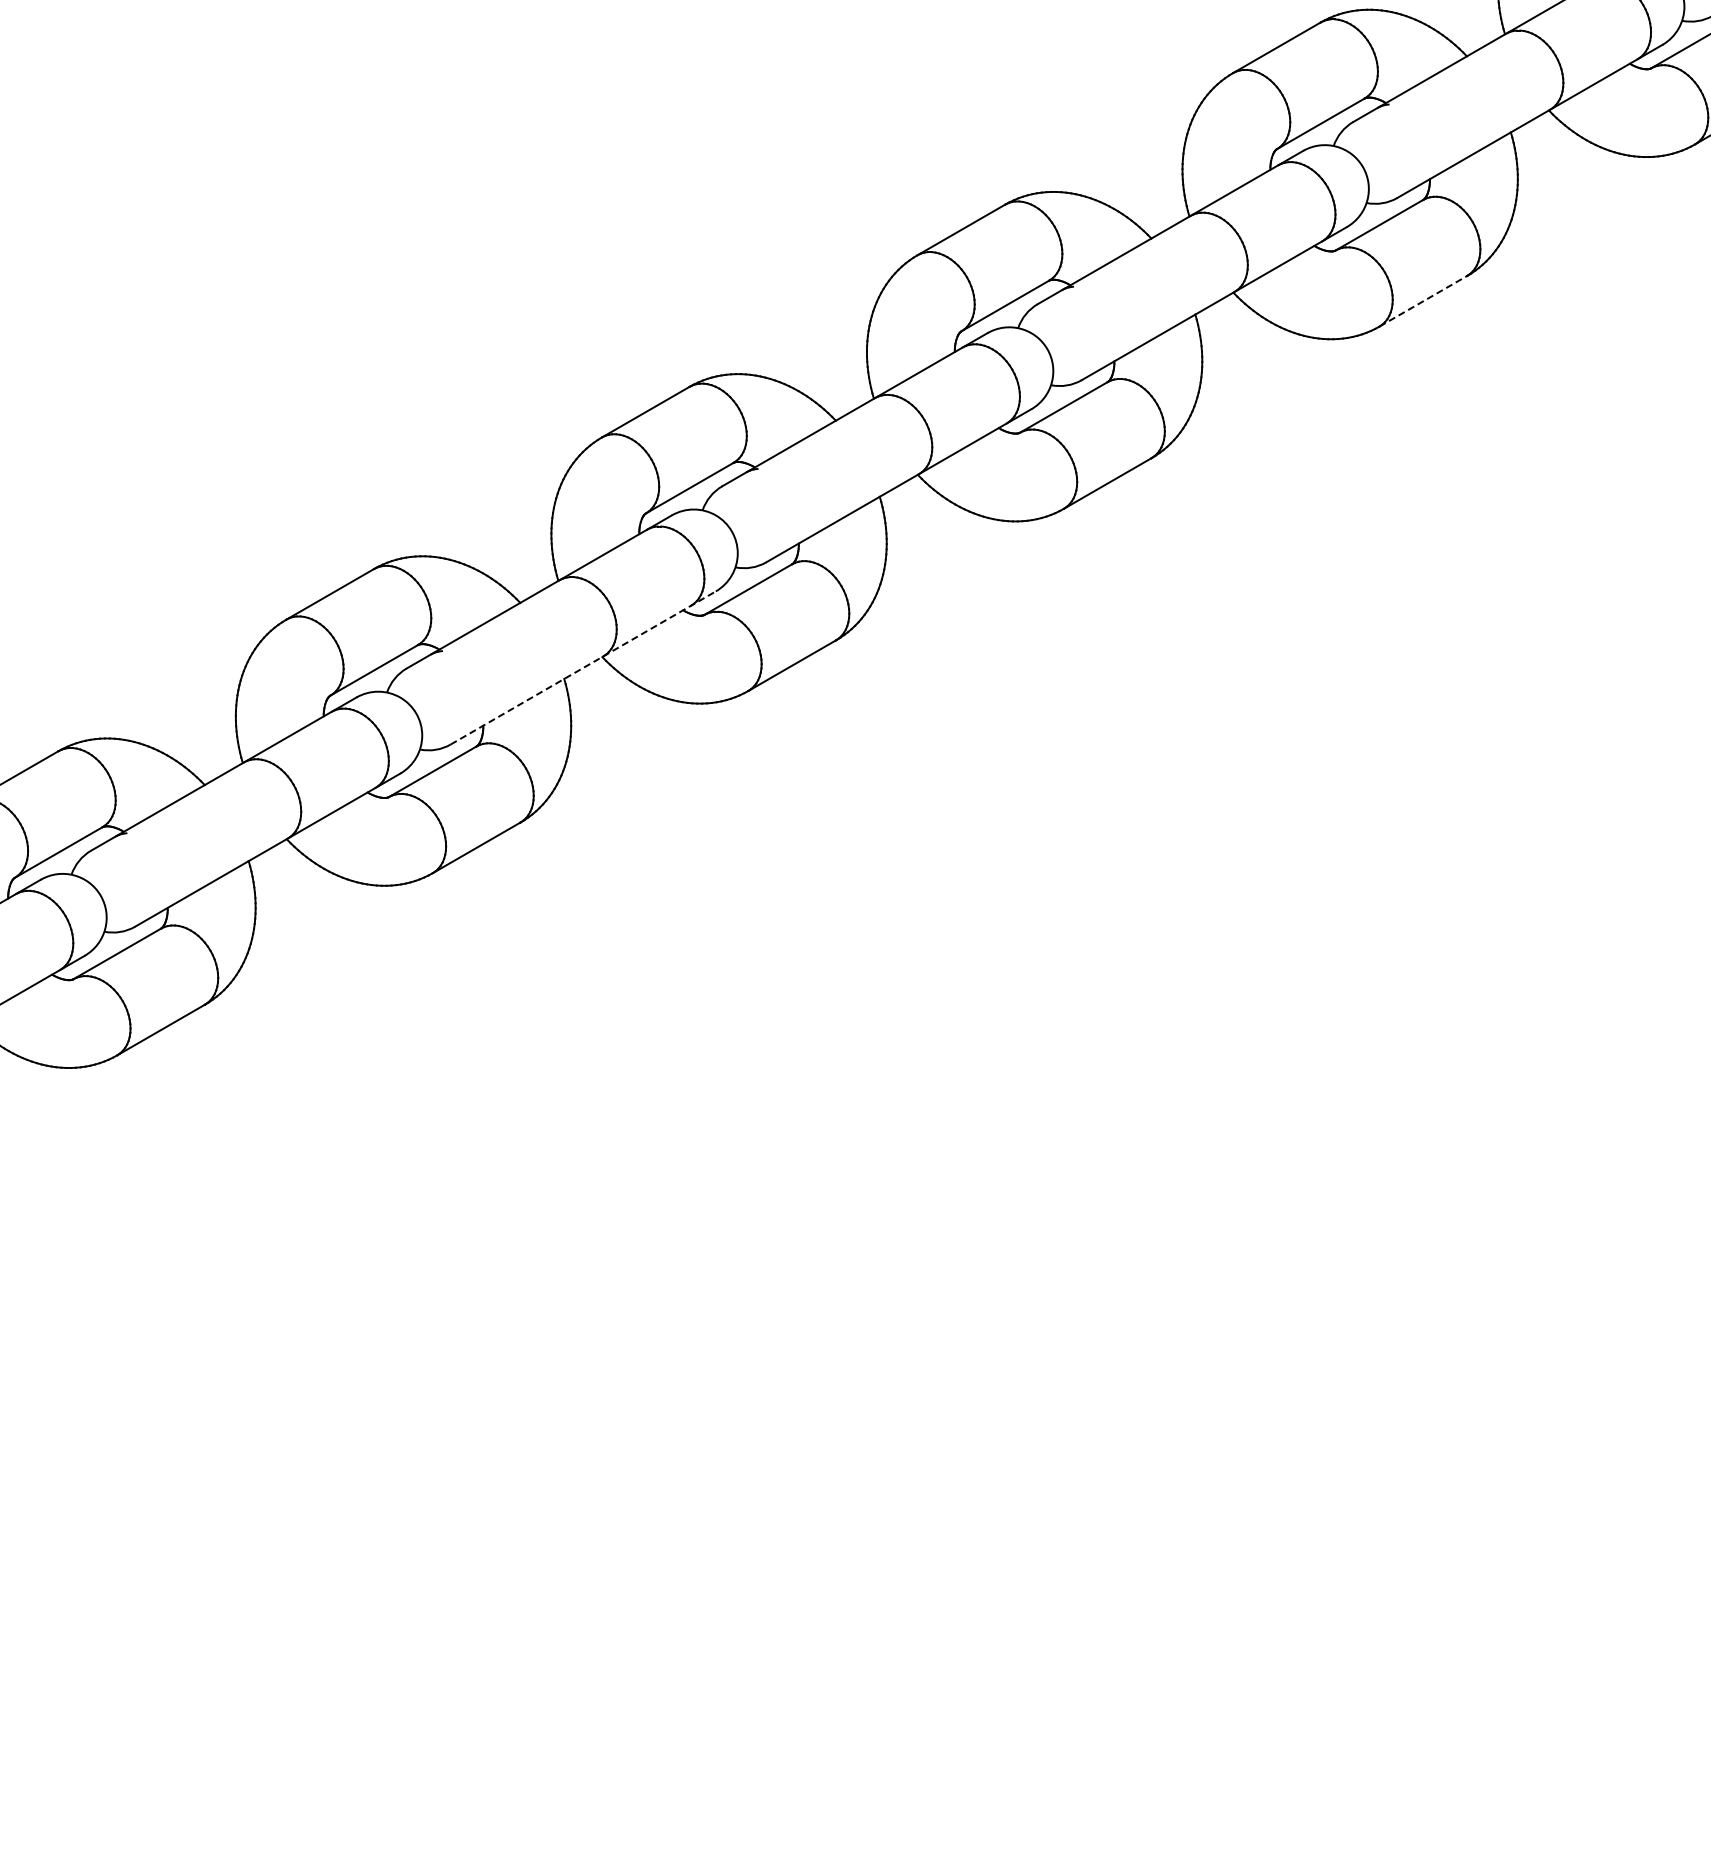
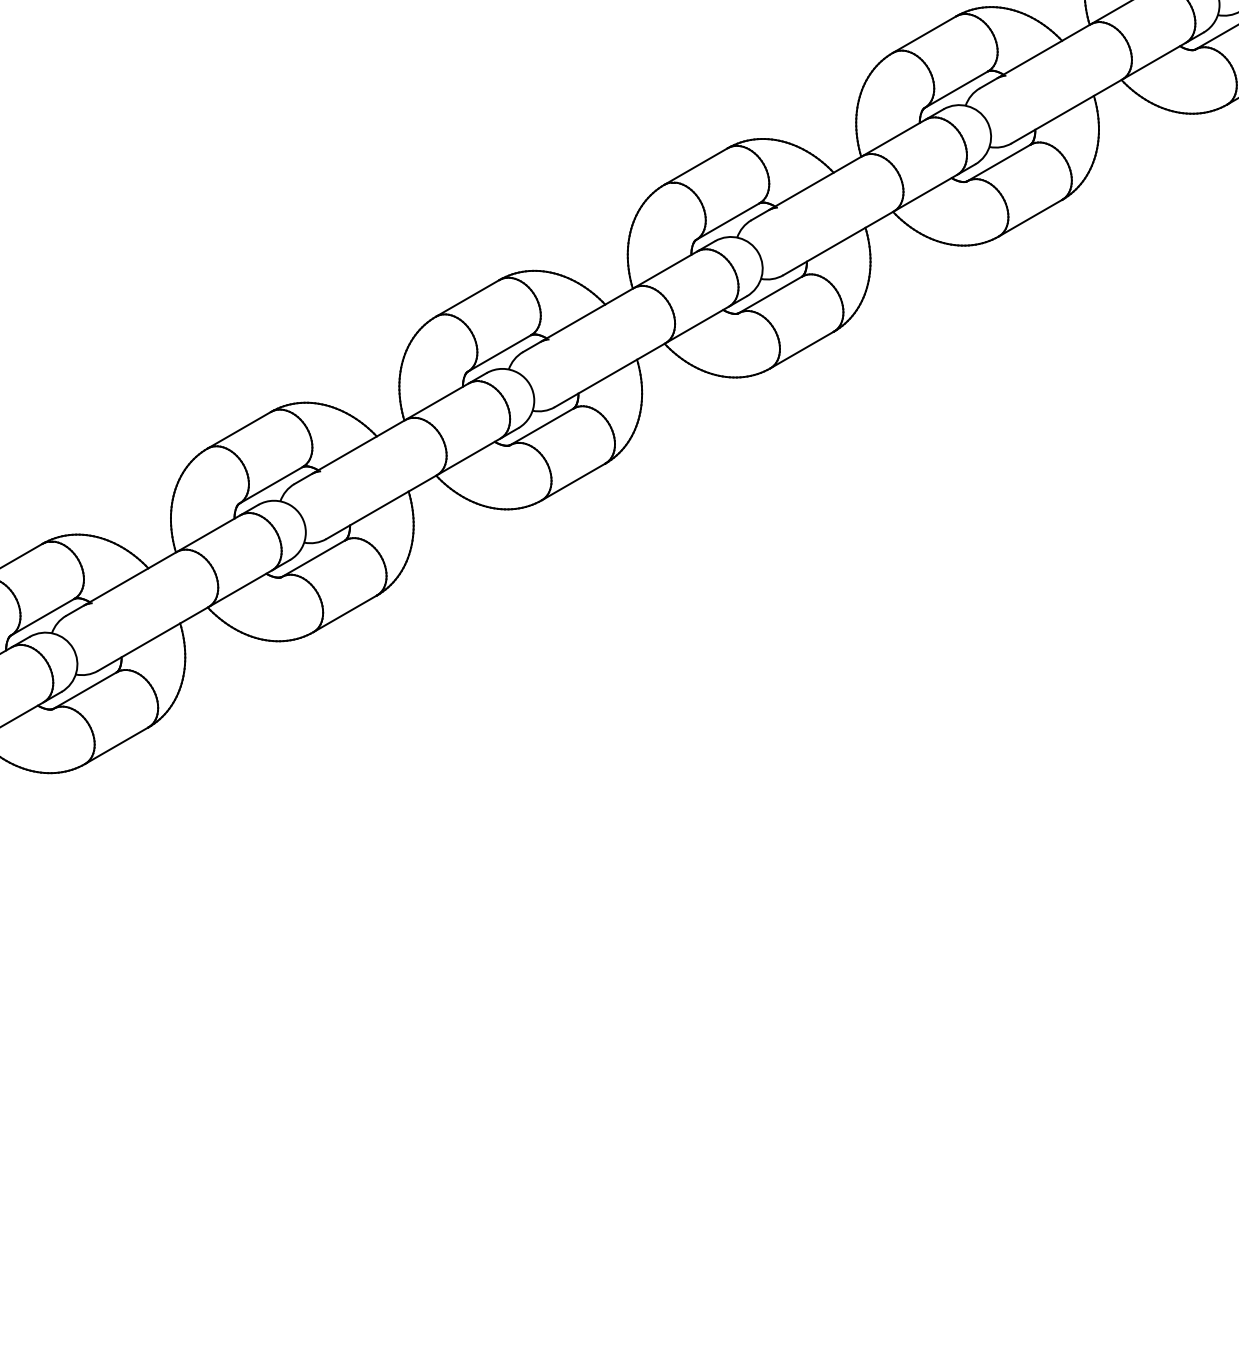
line: (1423, 301) -> (1030, 218), dashed -> solid
line: (583, 667) -> (422, 483), dashed -> solid

